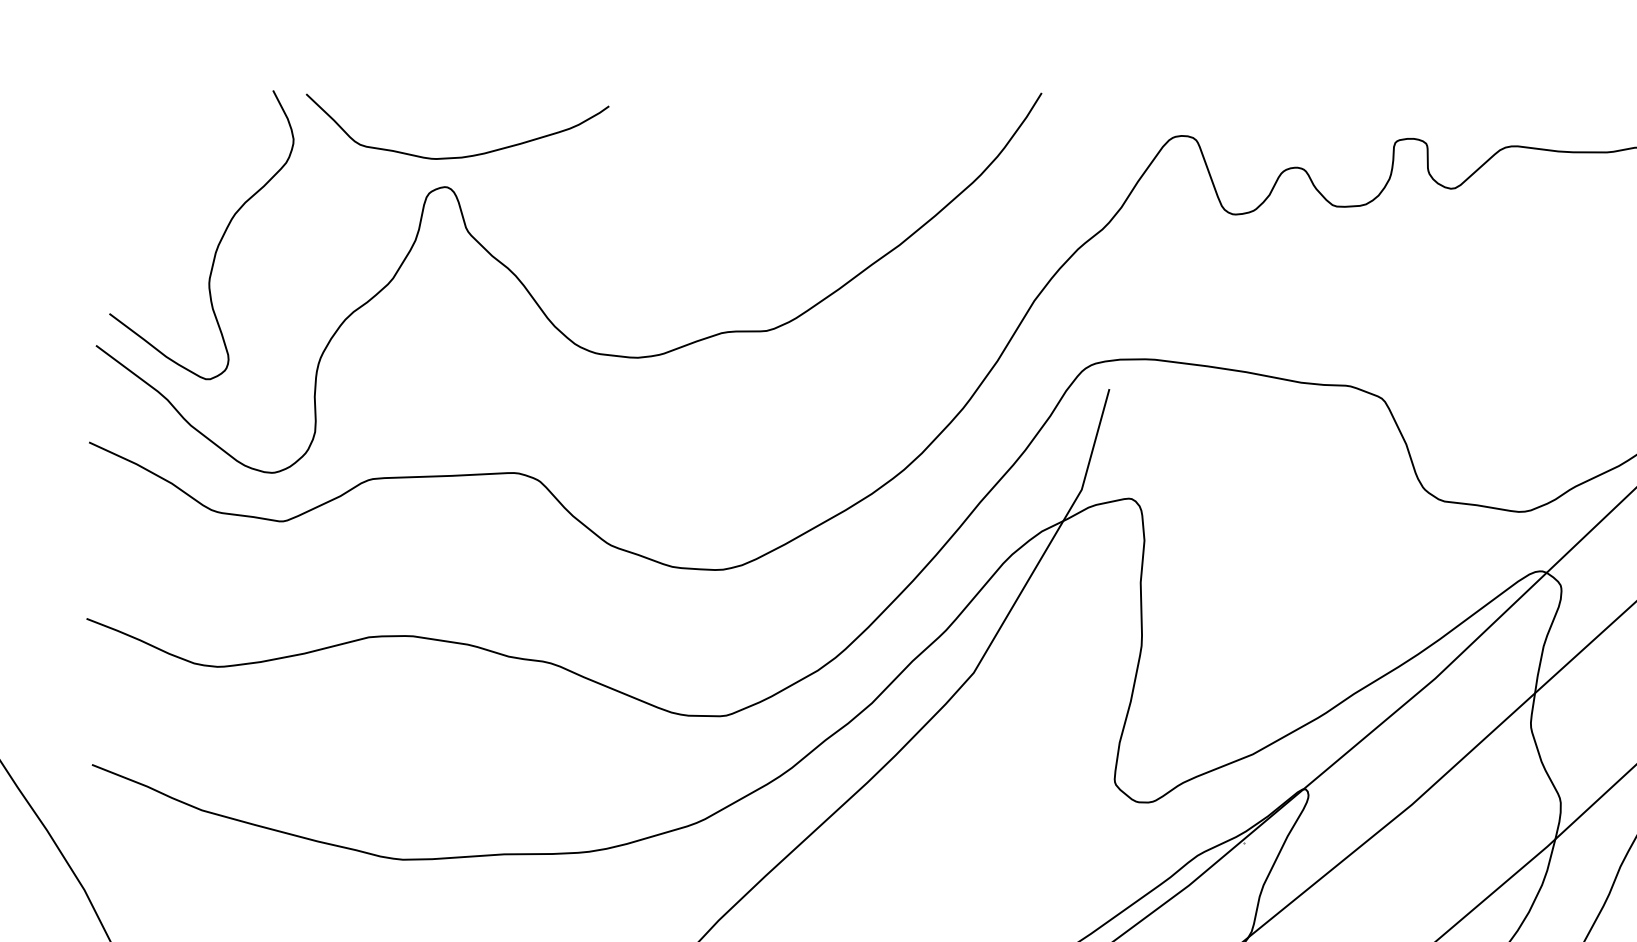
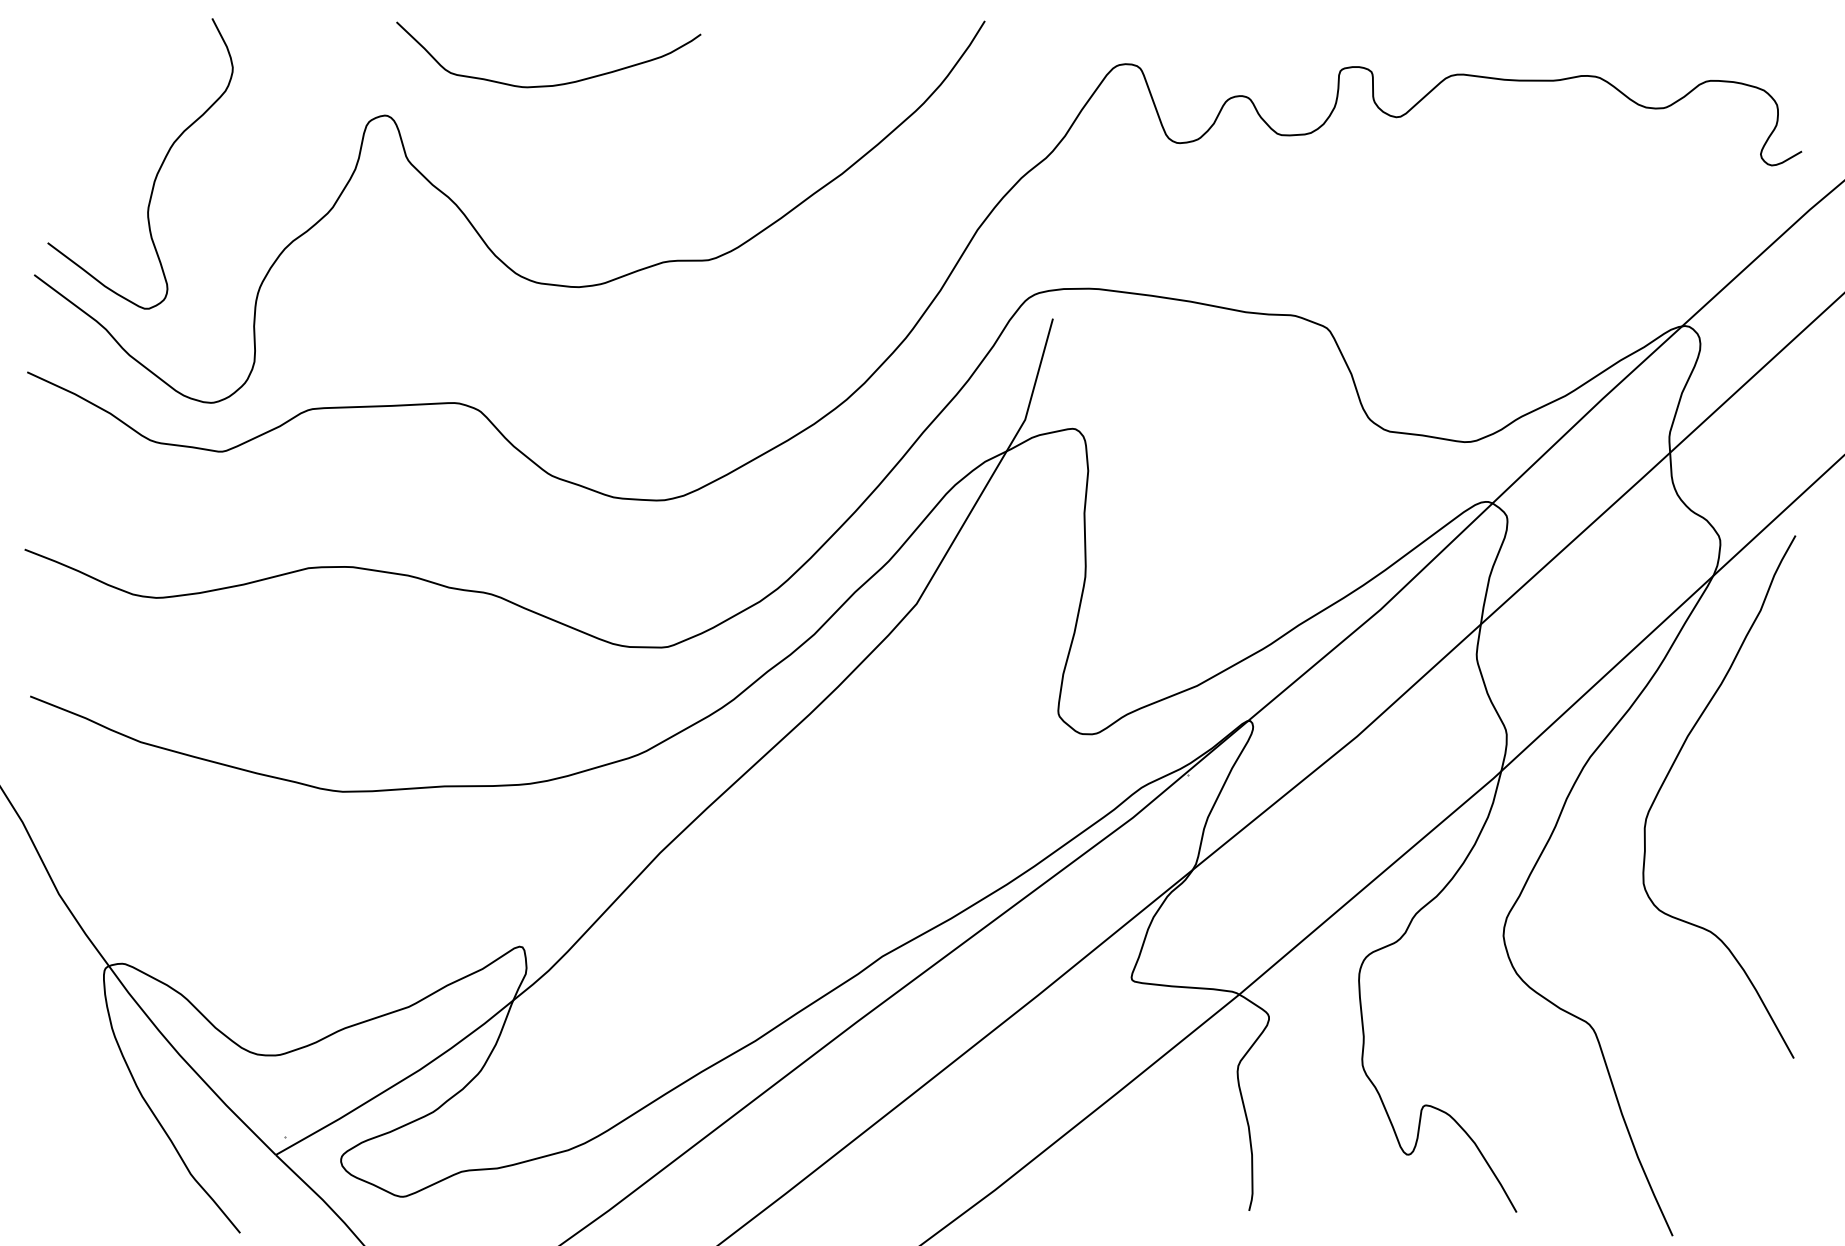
curve: (462, 156) -> (553, 84), moved

